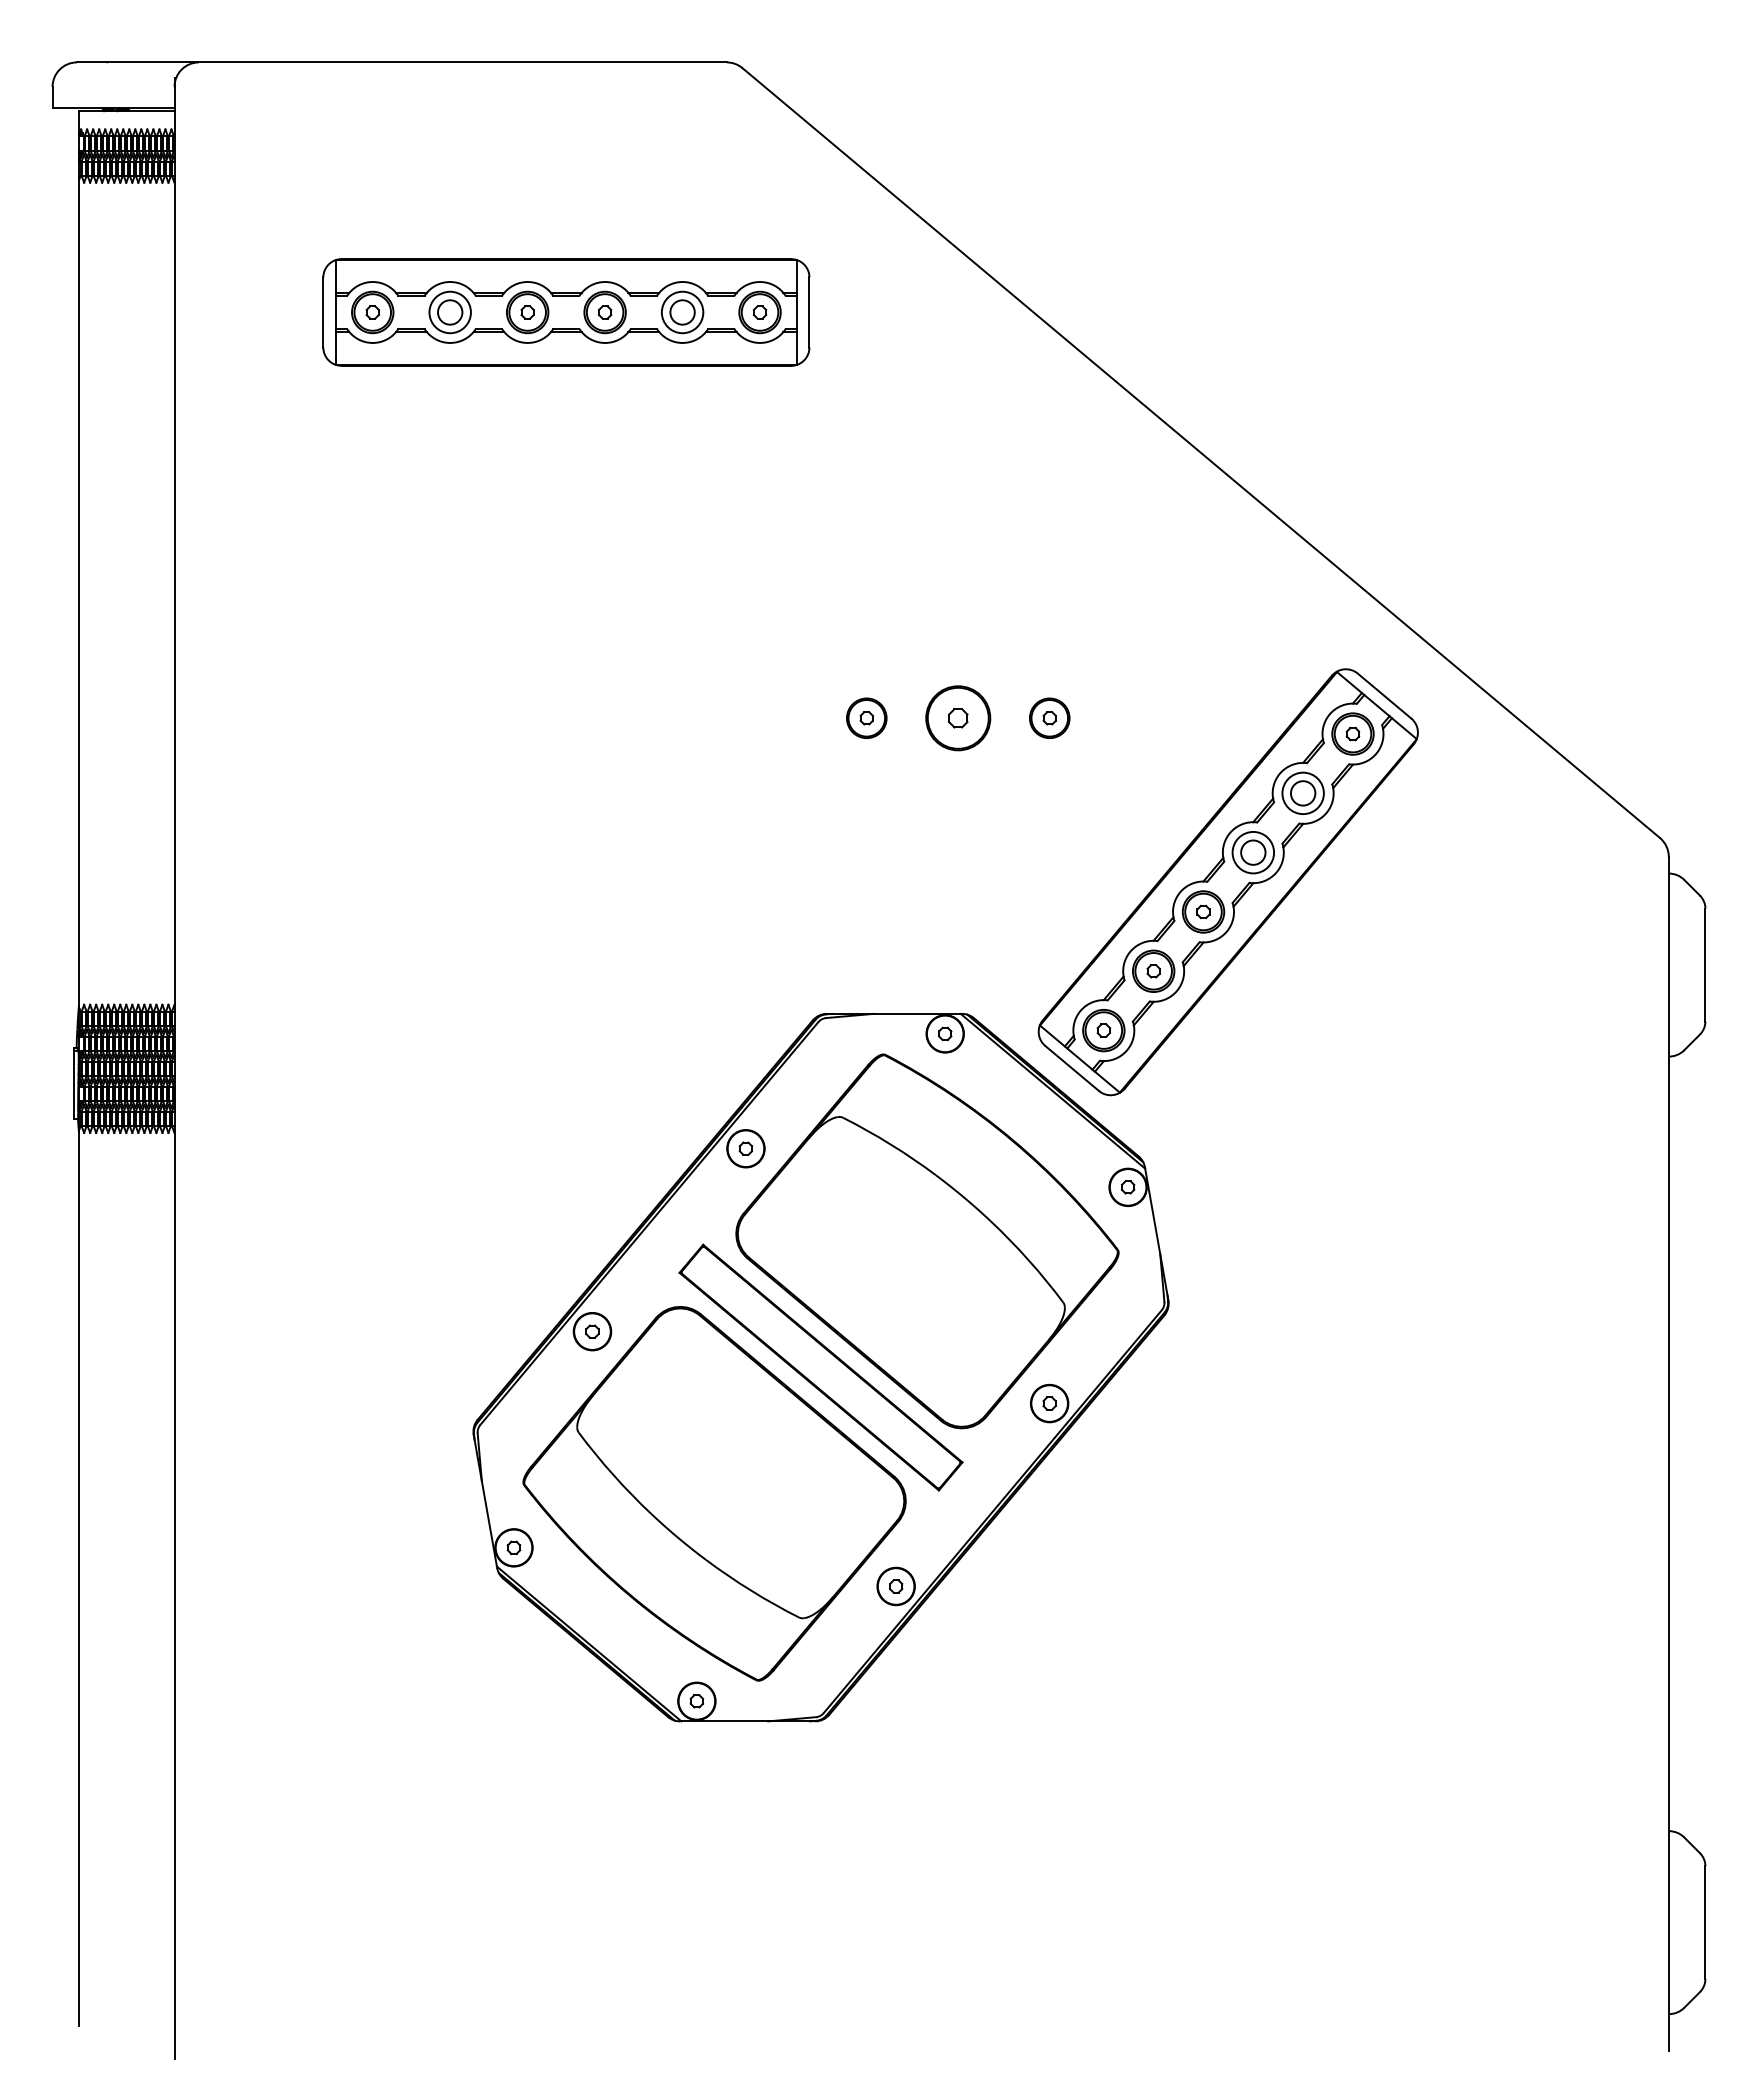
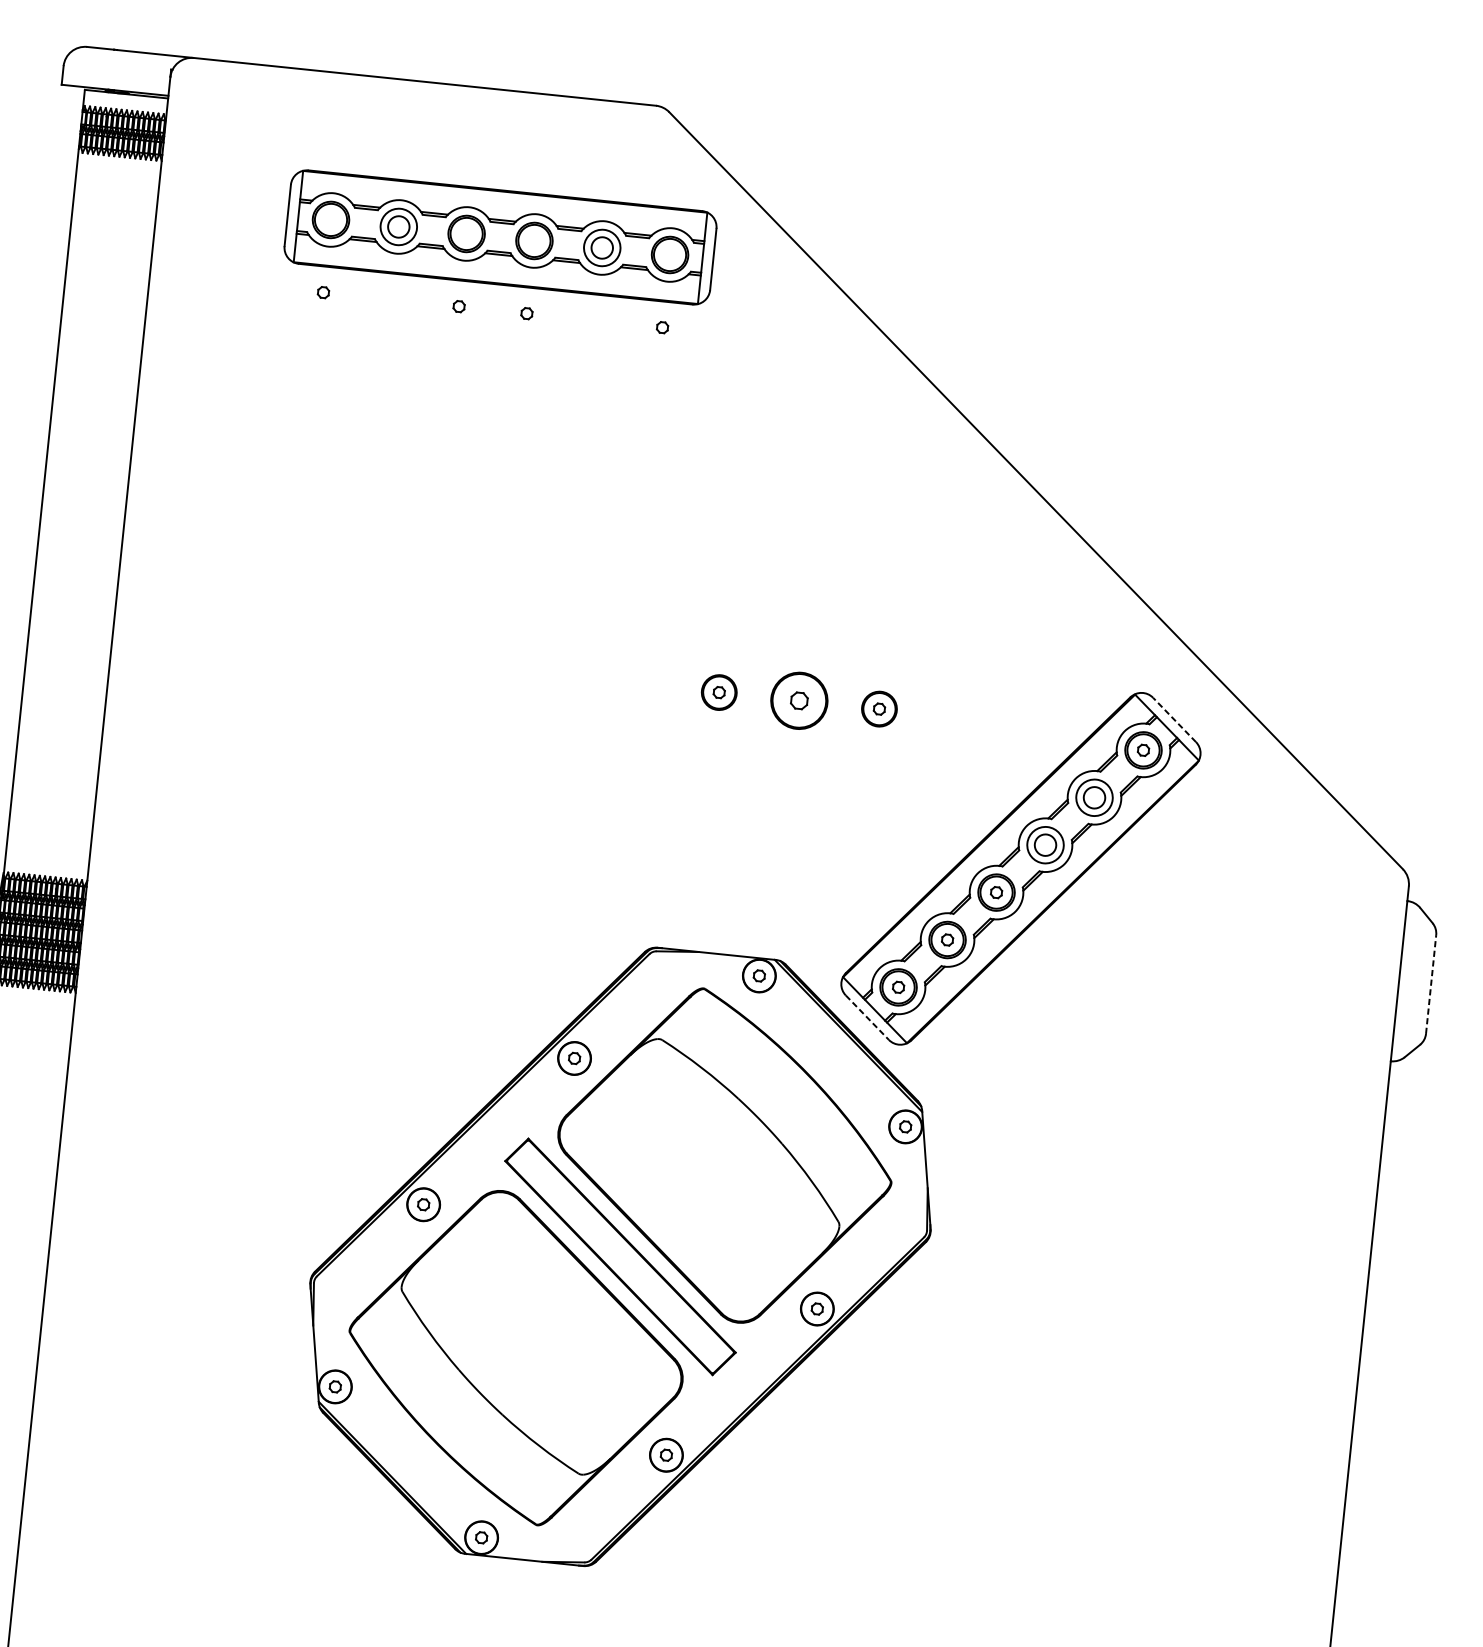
part: (566, 312) -> (500, 237), moved
line: (1384, 695) -> (1174, 719), solid -> dashed
line: (1705, 964) -> (1431, 983), solid -> dashed
line: (1072, 1068) -> (867, 1017), solid -> dashed

